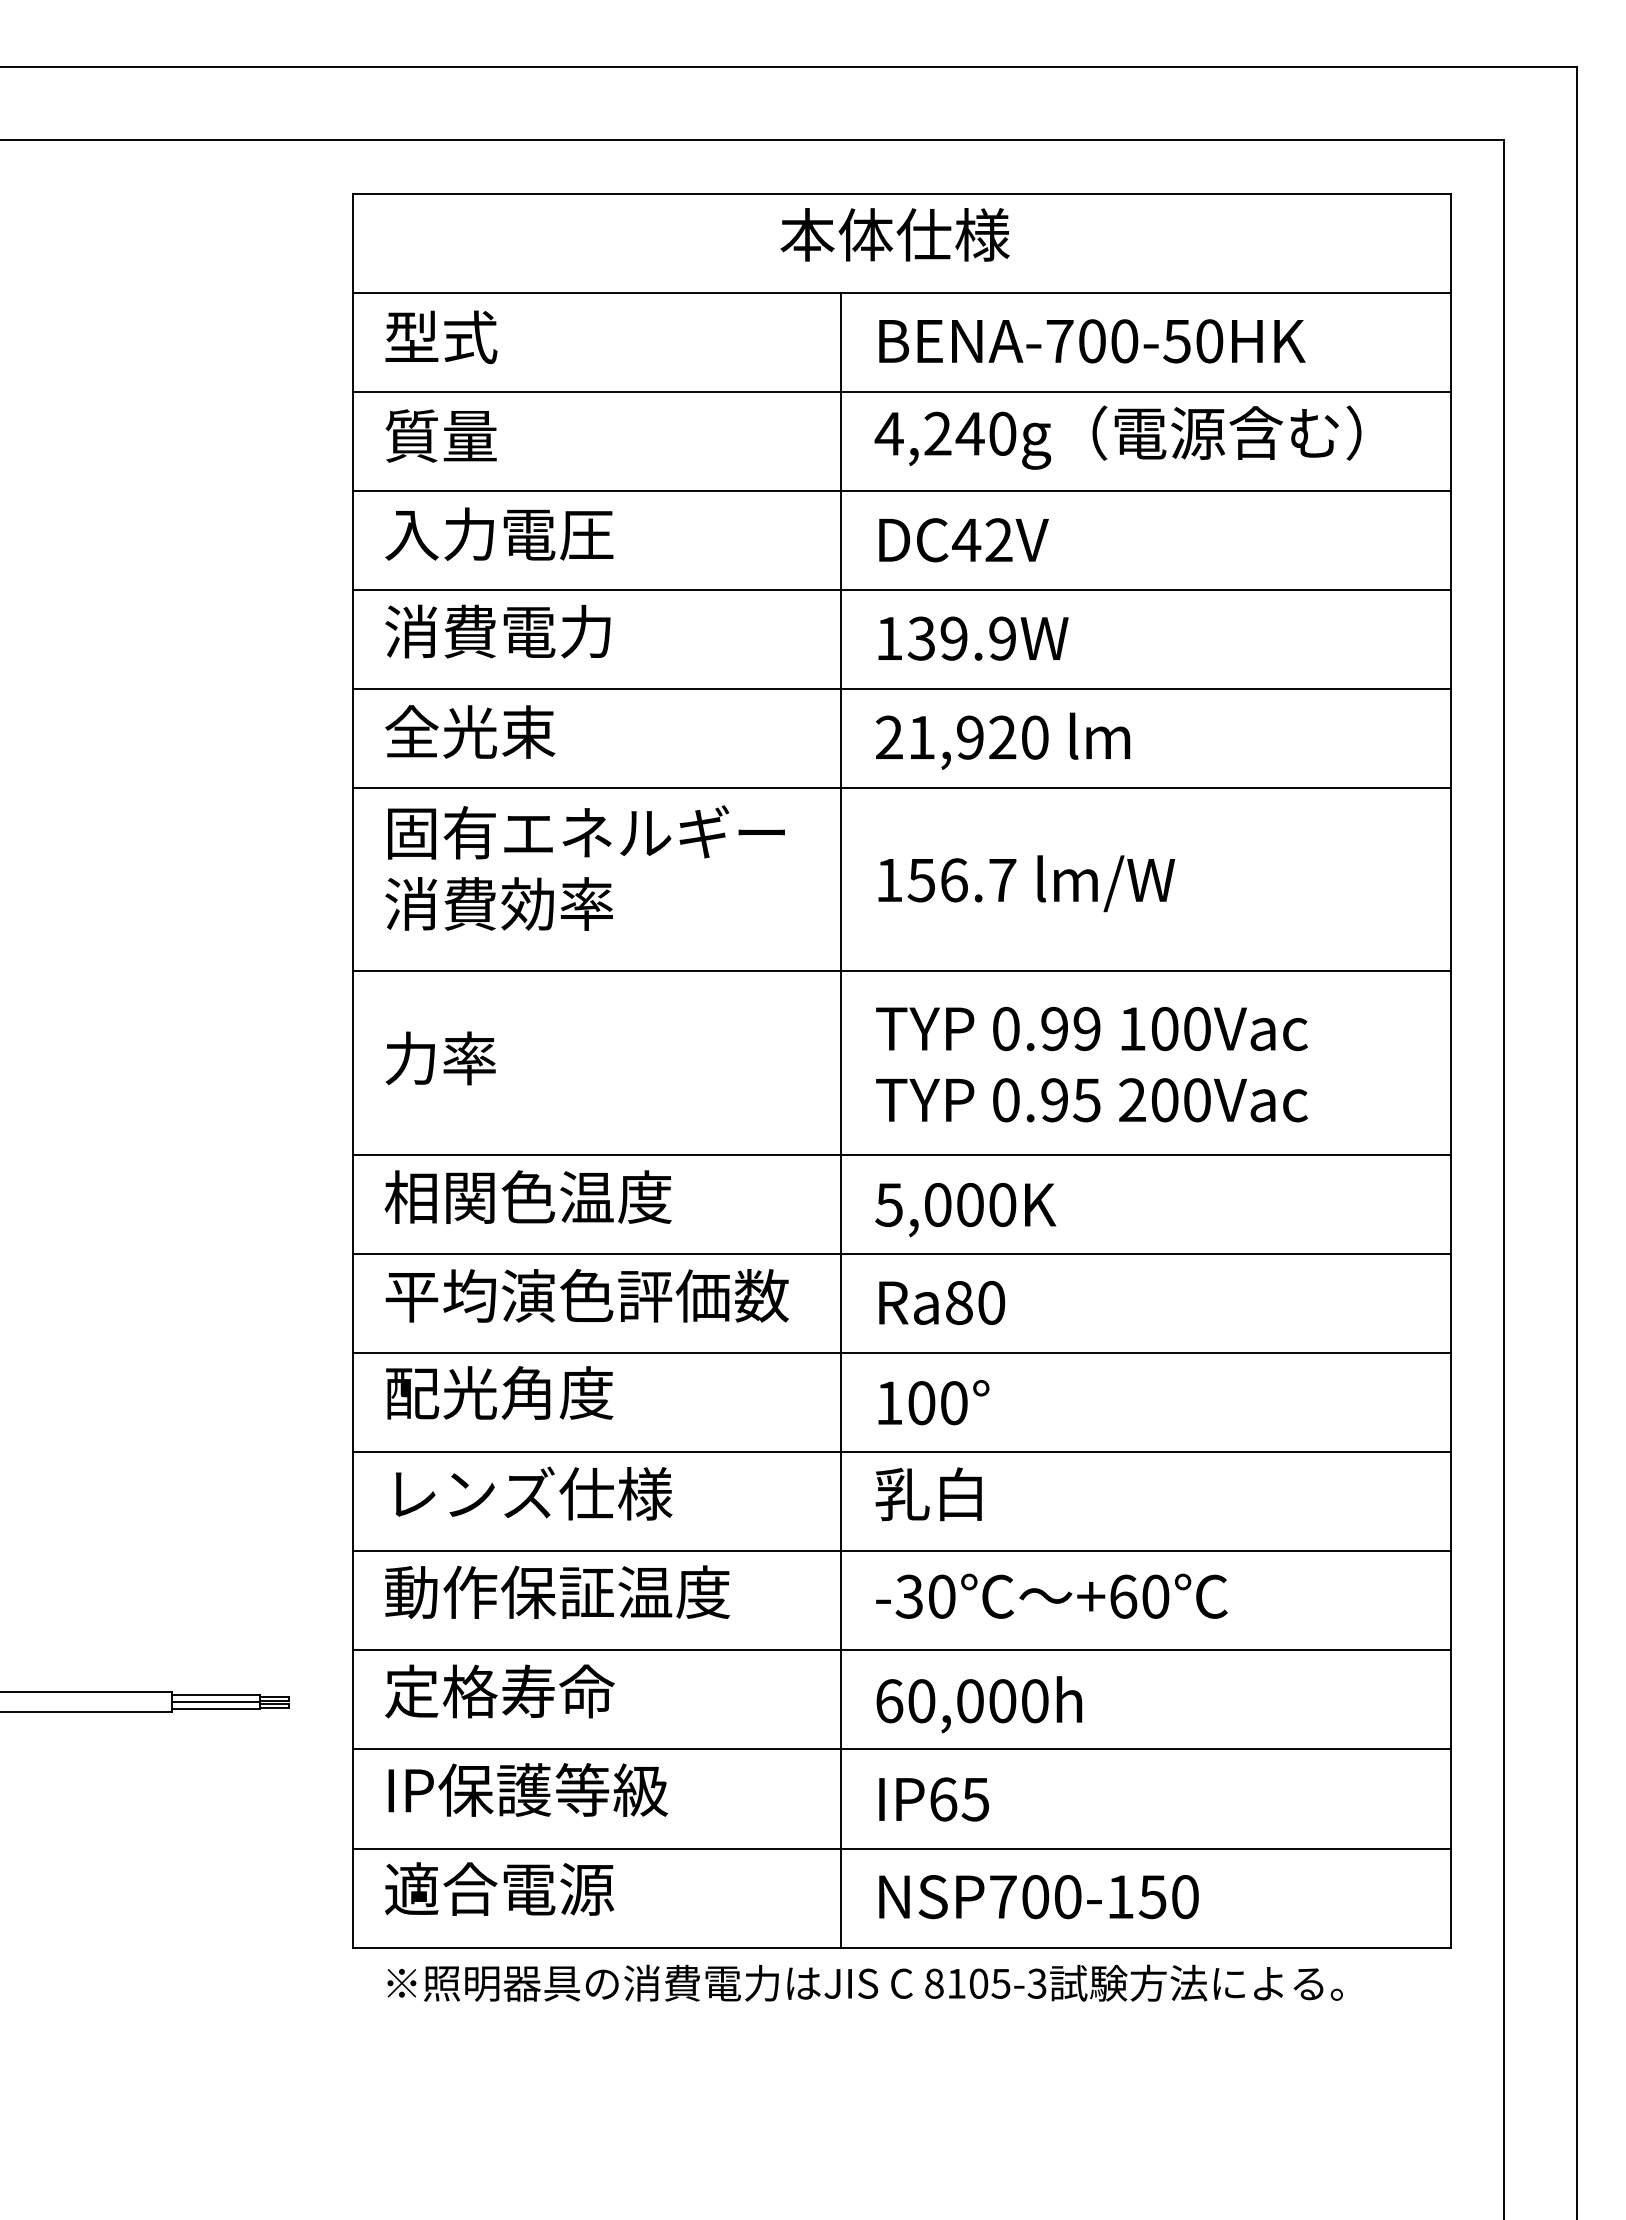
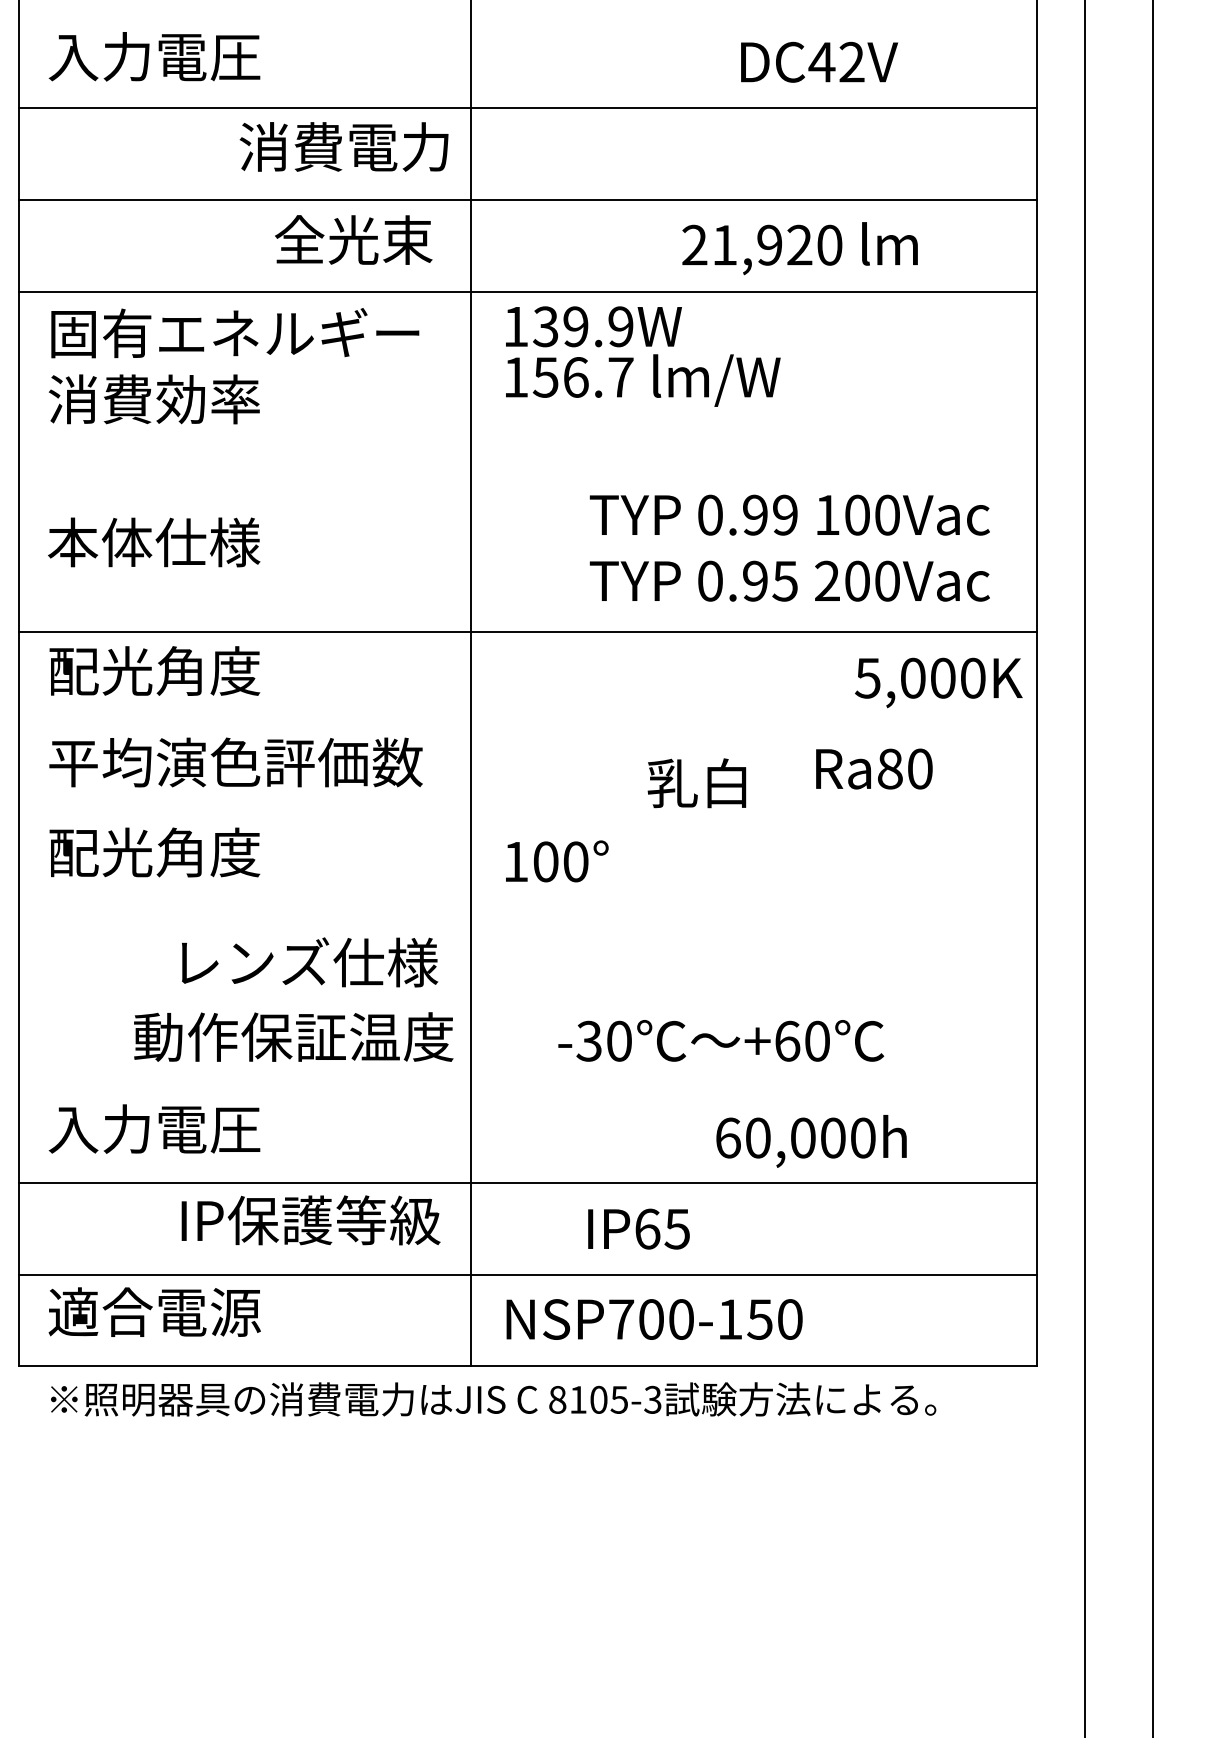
line: (901, 490) -> (527, 16), removed
text: (963, 540) -> (819, 62), moved
text: (497, 631) -> (343, 146), moved
text: (973, 638) -> (593, 326), moved
text: (470, 731) -> (353, 239), moved
text: (1003, 740) -> (800, 247), moved
line: (901, 971) -> (527, 461), removed
text: (498, 1058) -> (153, 542), 力率 -> 本体仕様
text: (1091, 1064) -> (789, 548), moved
text: (527, 1197) -> (180, 671), 相関色温度 -> 配光角度
text: (965, 1210) -> (938, 683), moved
line: (901, 1254) -> (527, 724), removed
text: (942, 1302) -> (874, 768), moved
line: (901, 1353) -> (527, 815), removed
line: (901, 1452) -> (527, 907), removed
text: (534, 1493) -> (310, 962), moved
text: (928, 1494) -> (696, 783), moved
line: (901, 1551) -> (527, 999), removed
text: (557, 1591) -> (293, 1036), moved
text: (1051, 1595) -> (720, 1040), moved
line: (901, 1650) -> (527, 1091), removed
text: (499, 1691) -> (154, 1129), 定格寿命 -> 入力電圧
text: (979, 1704) -> (811, 1141), moved
text: (528, 1789) -> (311, 1219), moved
text: (933, 1799) -> (638, 1229), moved

